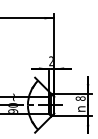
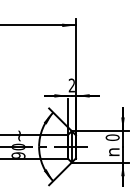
text: (80, 98) -> (112, 137), 8 -> 0

